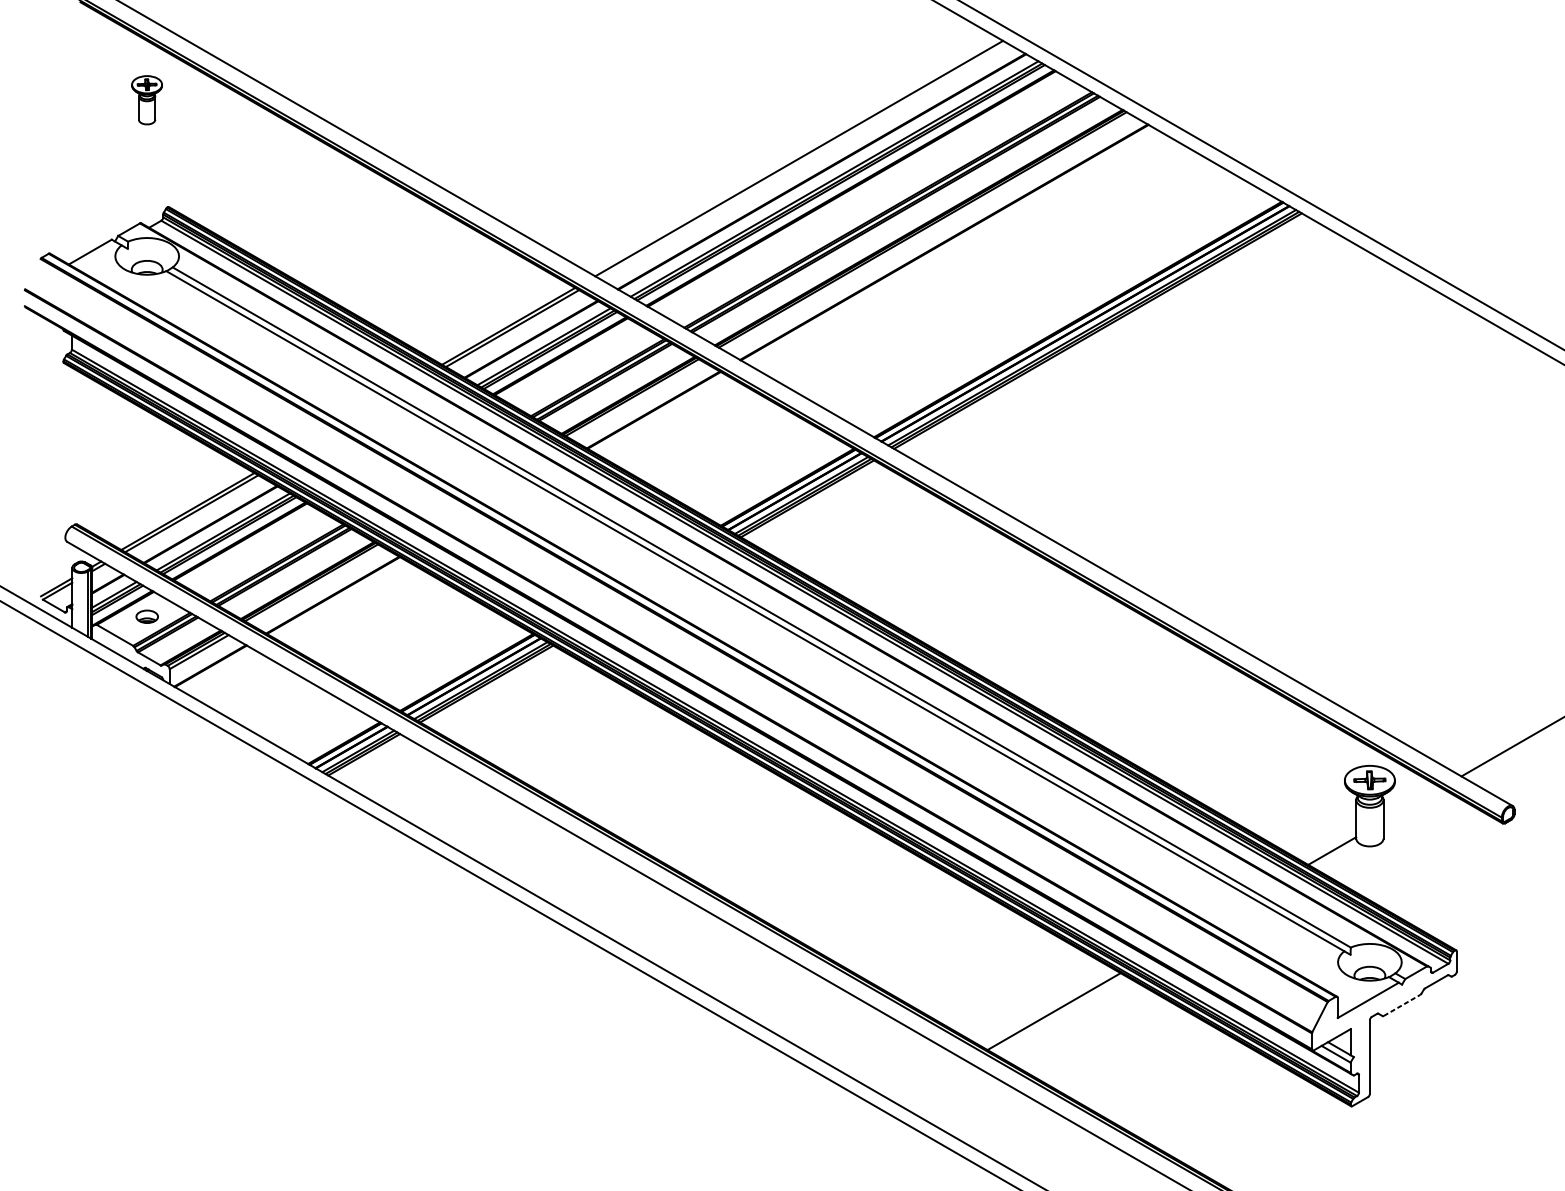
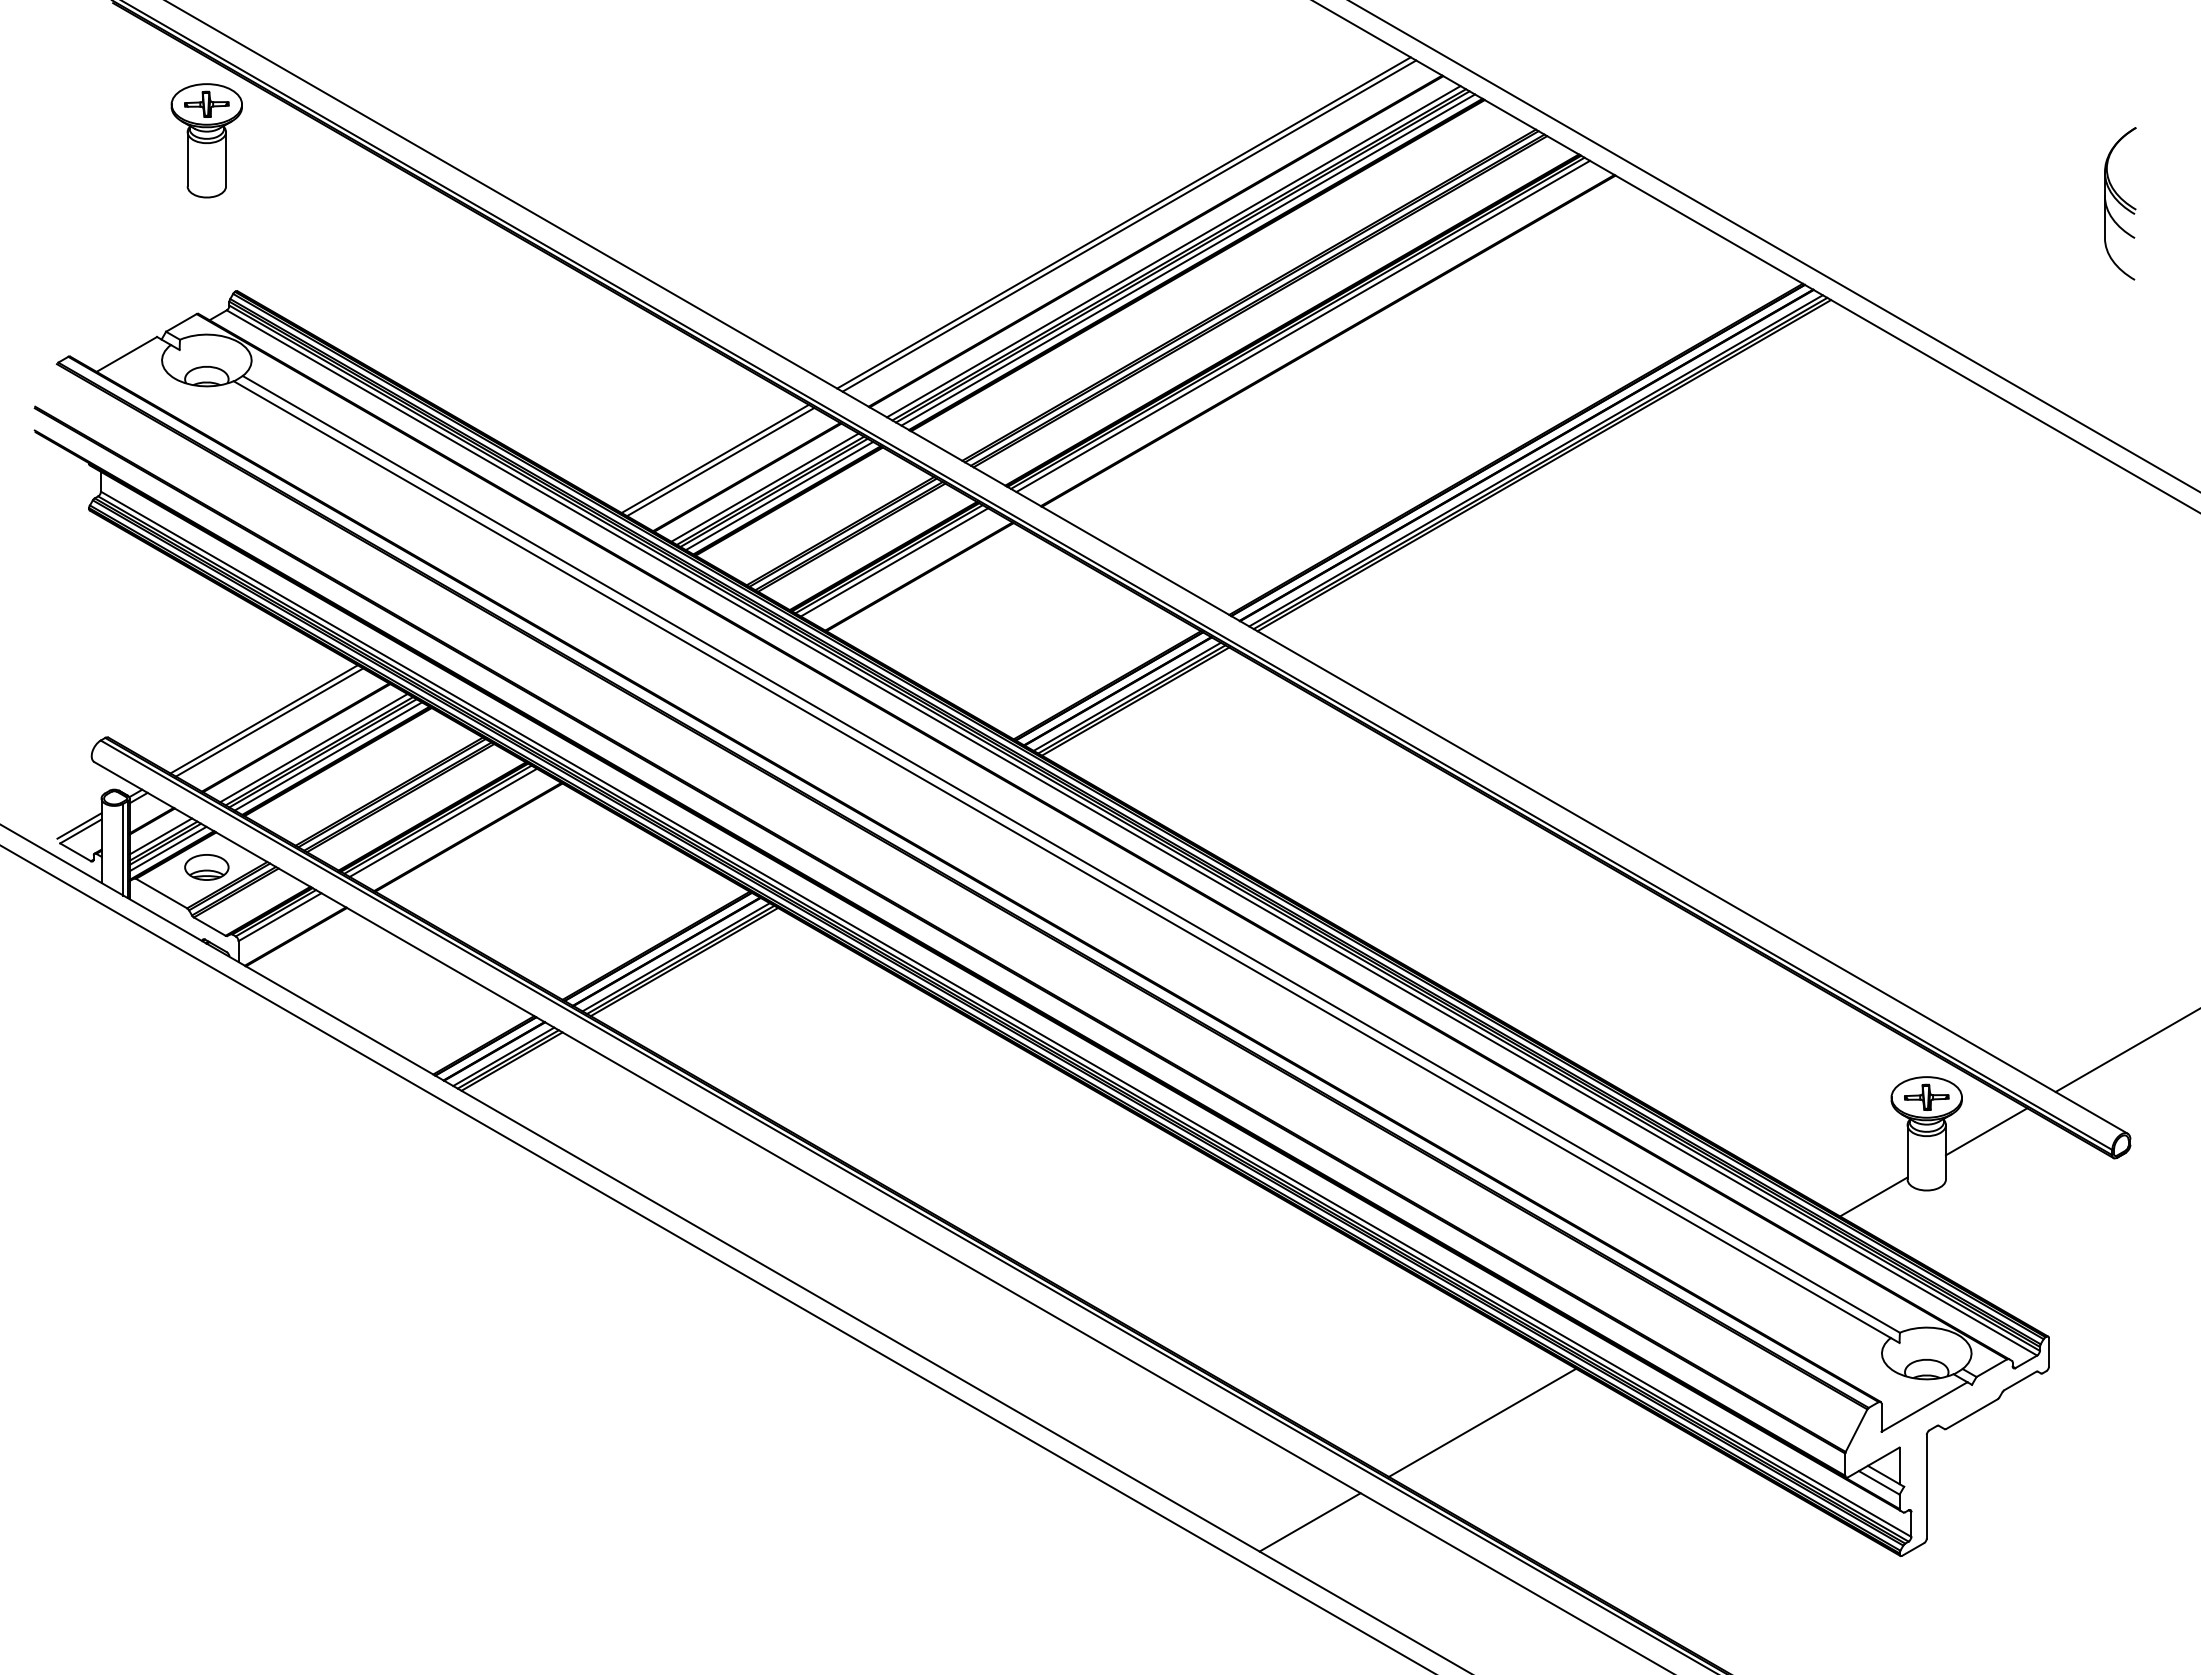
part: (146, 100) -> (206, 140), size x1.67
part: (1507, 144) -> (2120, 203), added
line: (803, 160) -> (1129, 225), added
line: (845, 184) -> (1188, 259), added
line: (926, 232) -> (1303, 326), added
line: (554, 352) -> (779, 495), added
line: (636, 400) -> (894, 562), added
line: (233, 537) -> (328, 756), added
line: (315, 584) -> (443, 822), added
line: (119, 603) -> (167, 848), added
part: (146, 616) -> (206, 867), size x1.43
line: (1412, 804) -> (1986, 1131), added
line: (1402, 1005) -> (1972, 1414), dashed -> solid
line: (931, 1082) -> (1309, 1522), added

